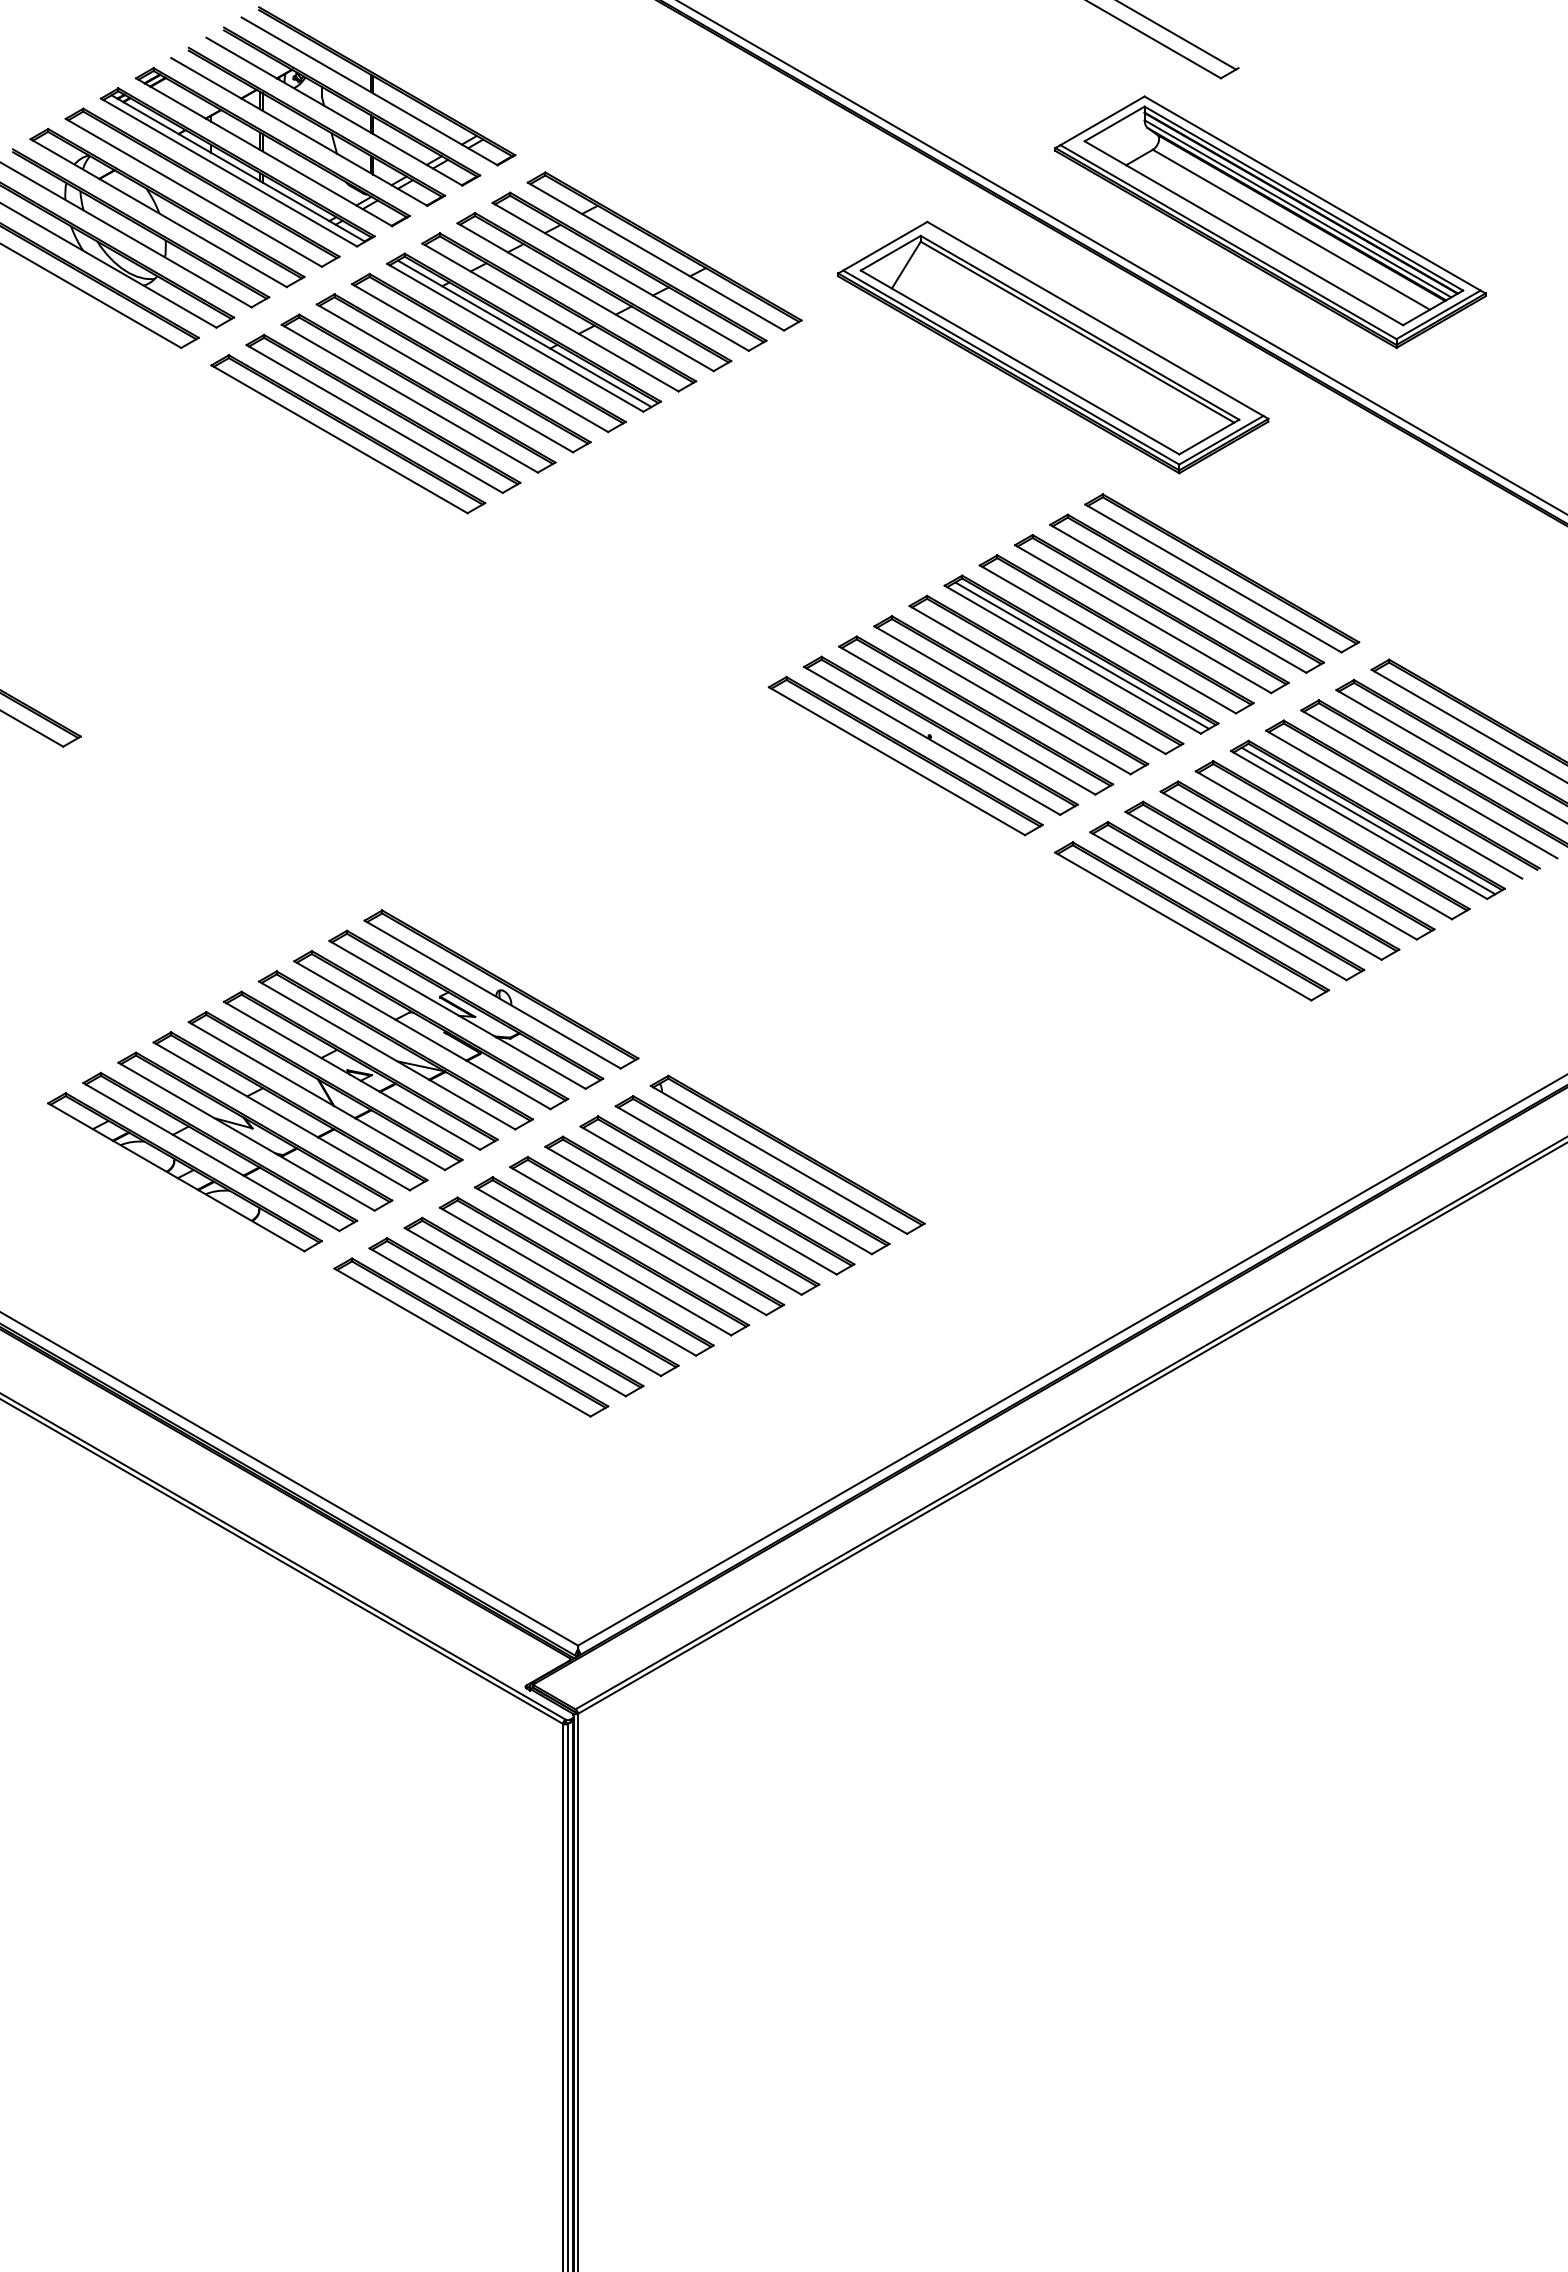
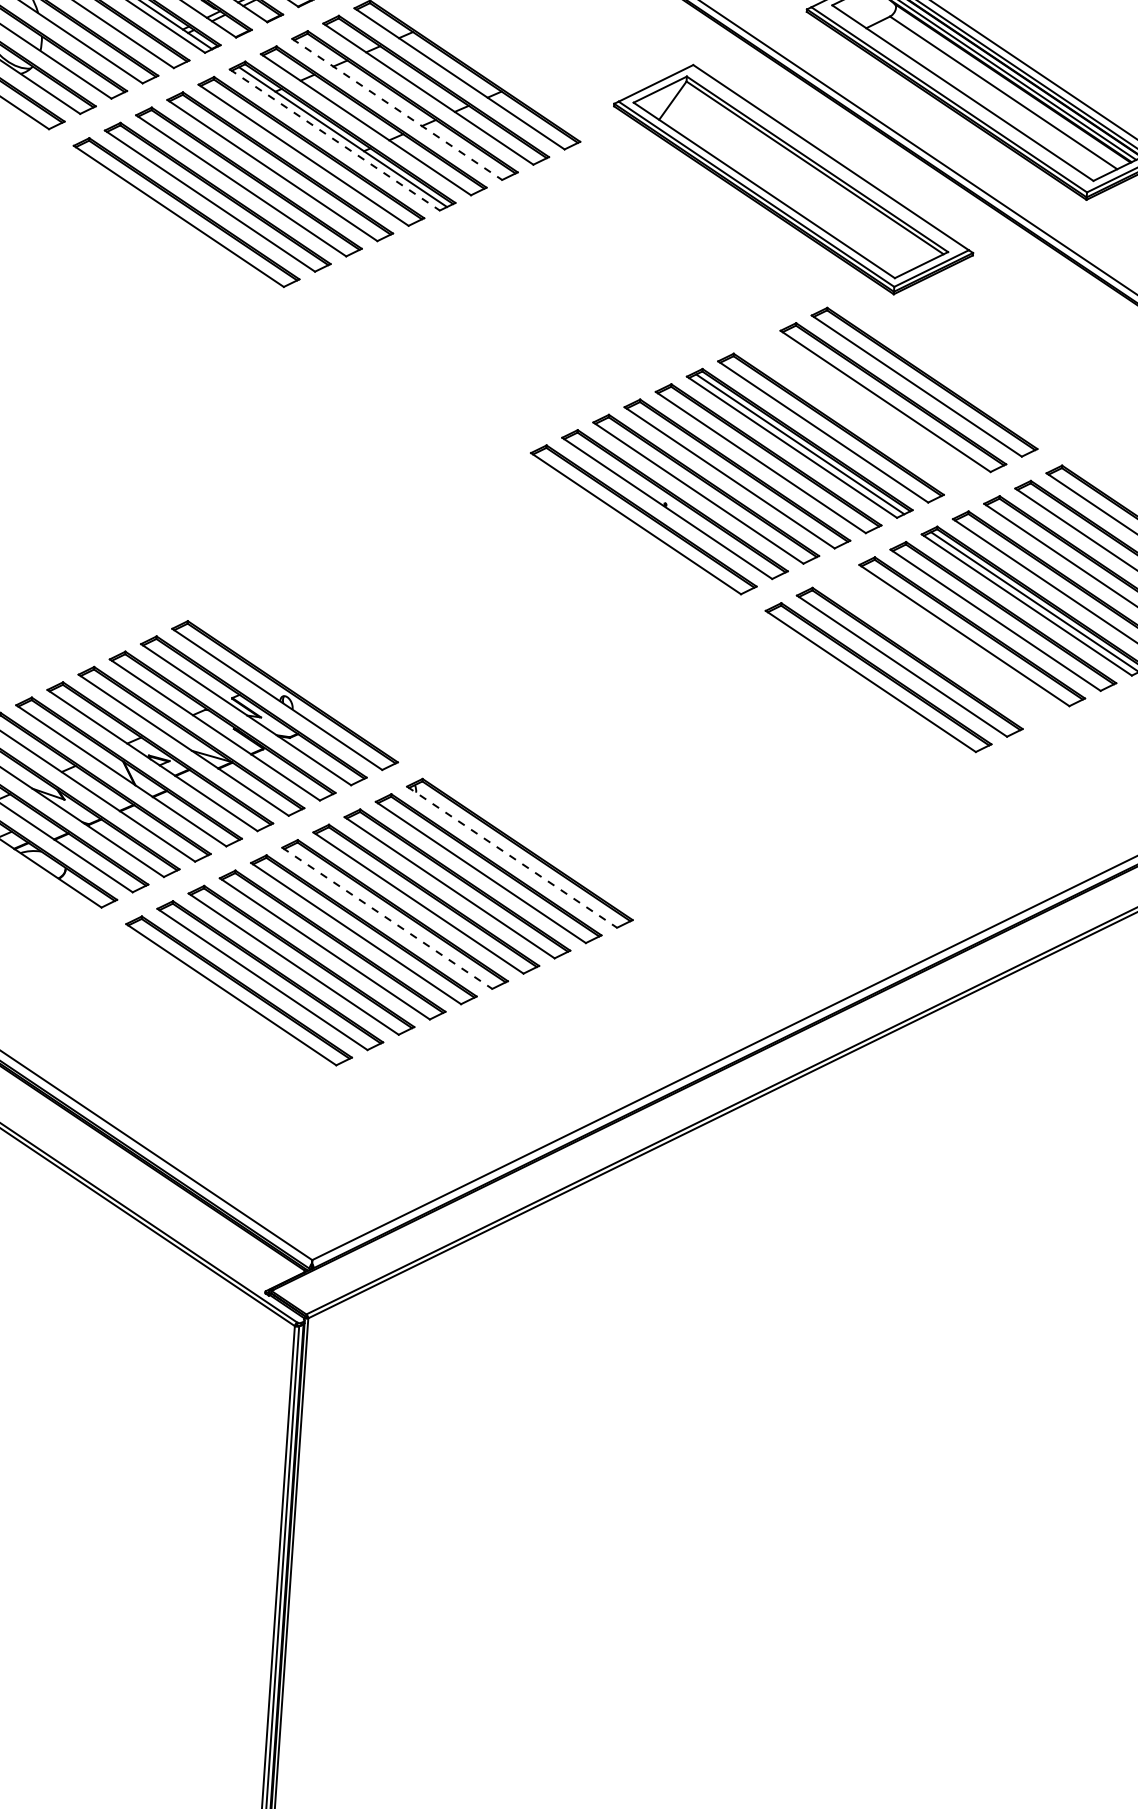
line: (585, 297) -> (397, 109), solid -> dashed
line: (515, 337) -> (335, 139), solid -> dashed
part: (1151, 613) -> (861, 412), removed
part: (1262, 880) -> (941, 646), removed
line: (778, 1159) -> (511, 856), solid -> dashed
line: (638, 1241) -> (387, 918), solid -> dashed

